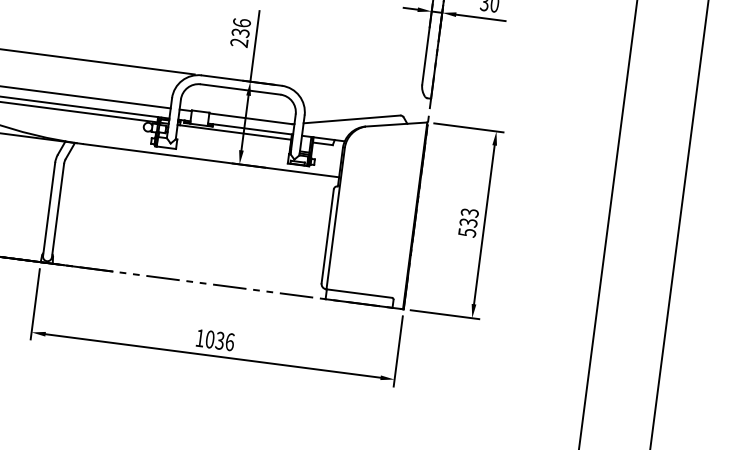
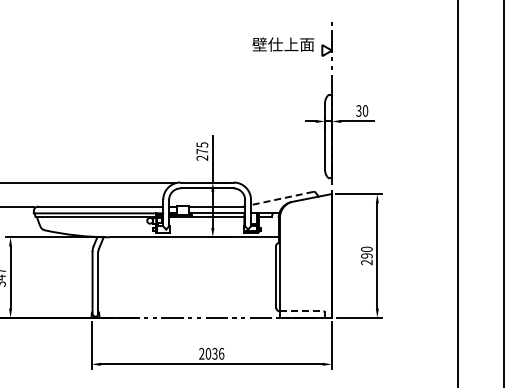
text: (241, 28) -> (202, 148), 236 -> 275
line: (352, 119) -> (282, 198), solid -> dashed
text: (468, 222) -> (366, 255), 533 -> 290
line: (358, 293) -> (301, 311), solid -> dashed
text: (199, 337) -> (201, 353), 1036 -> 2036

